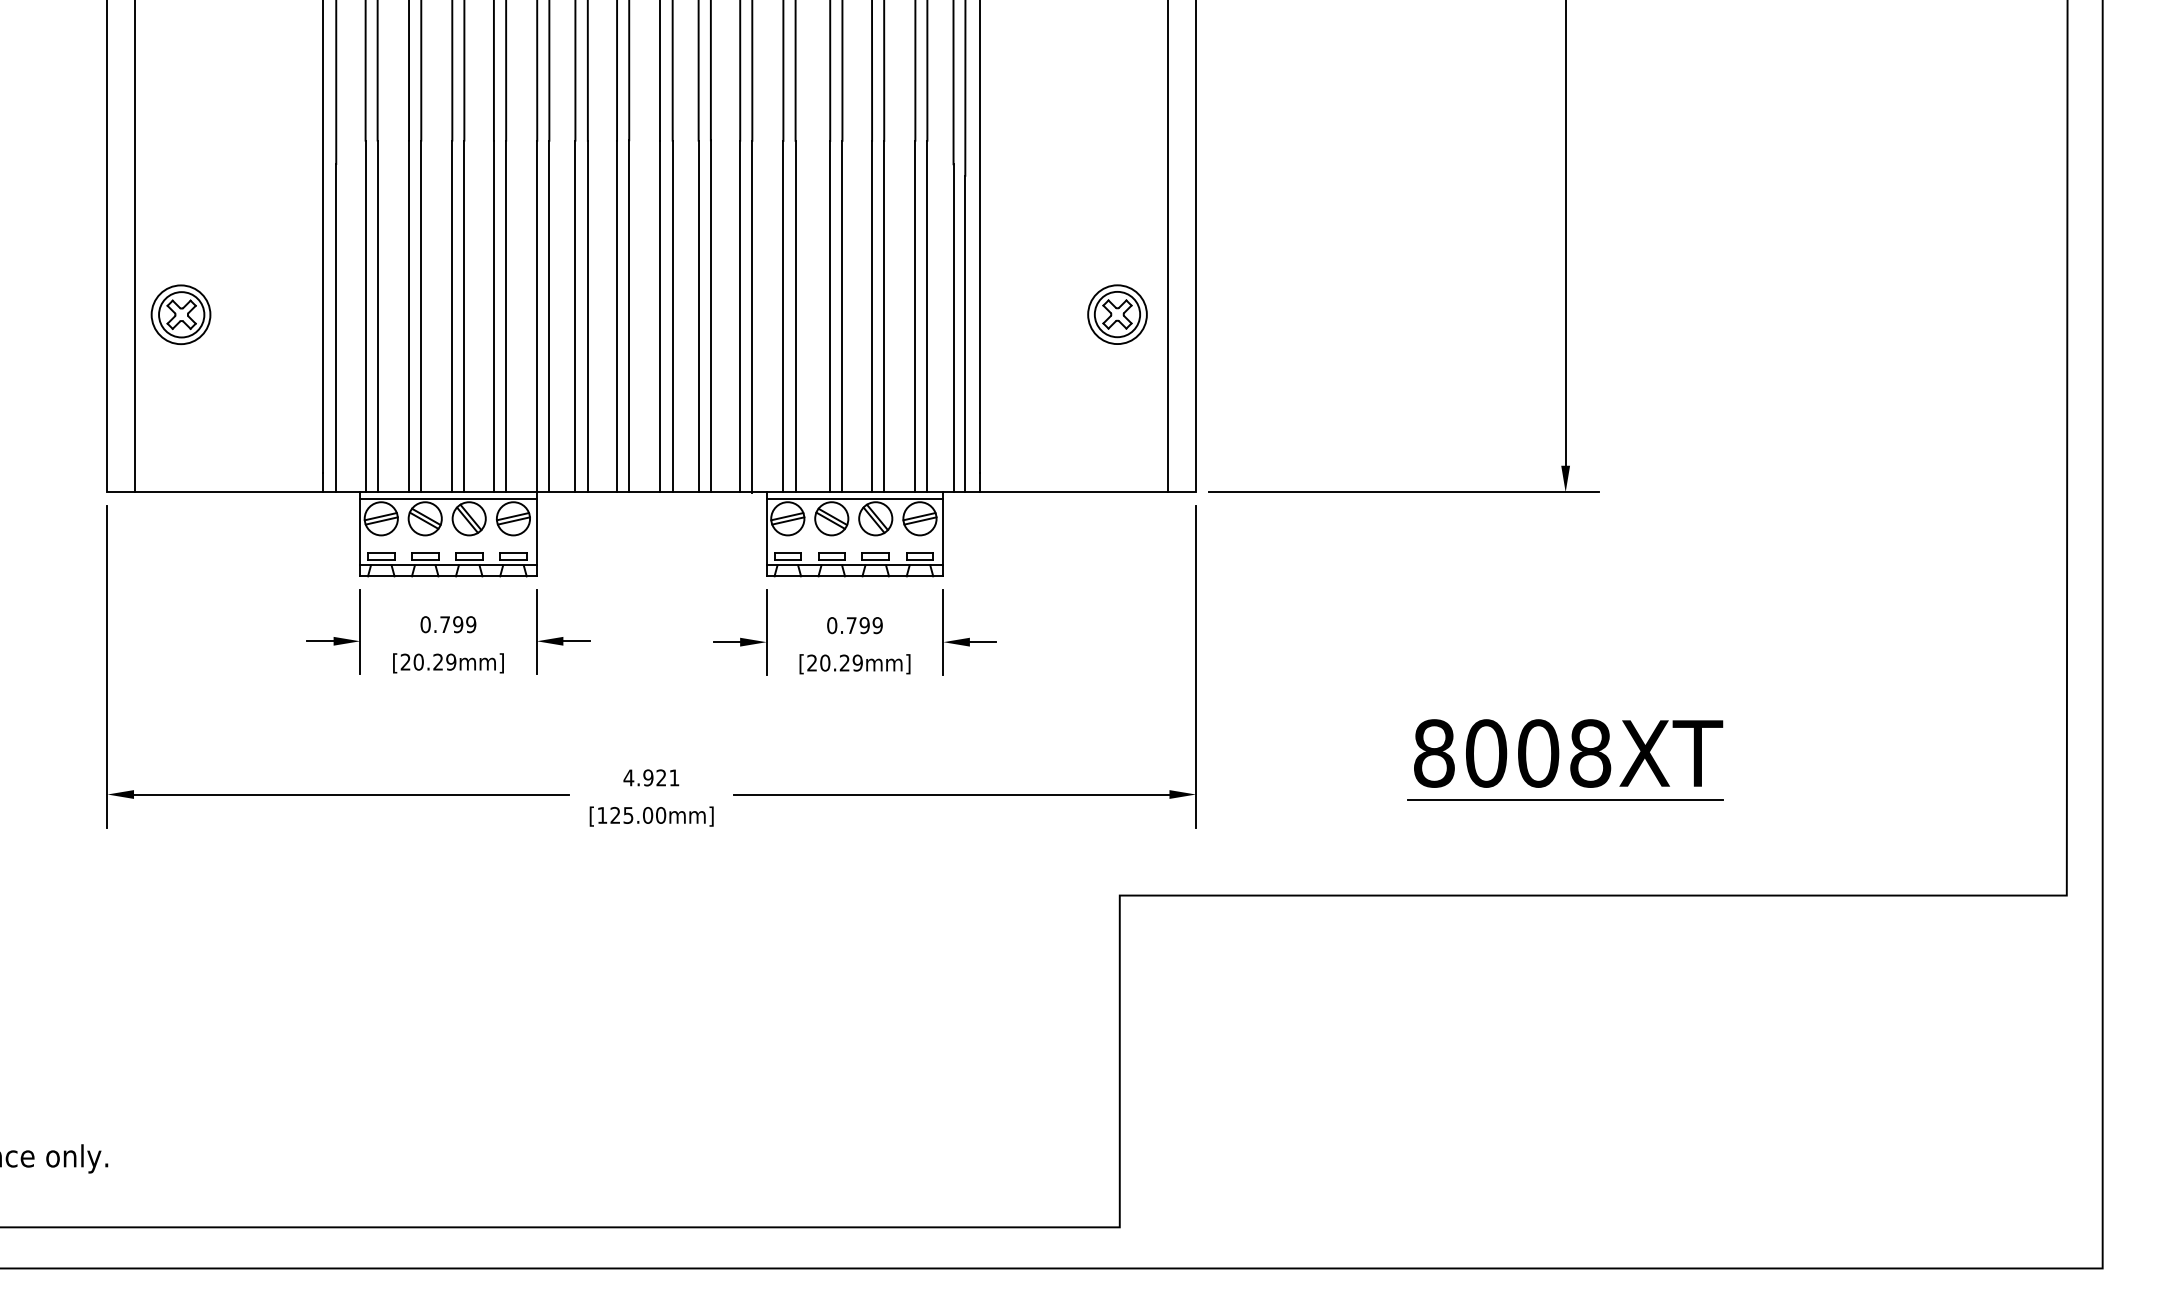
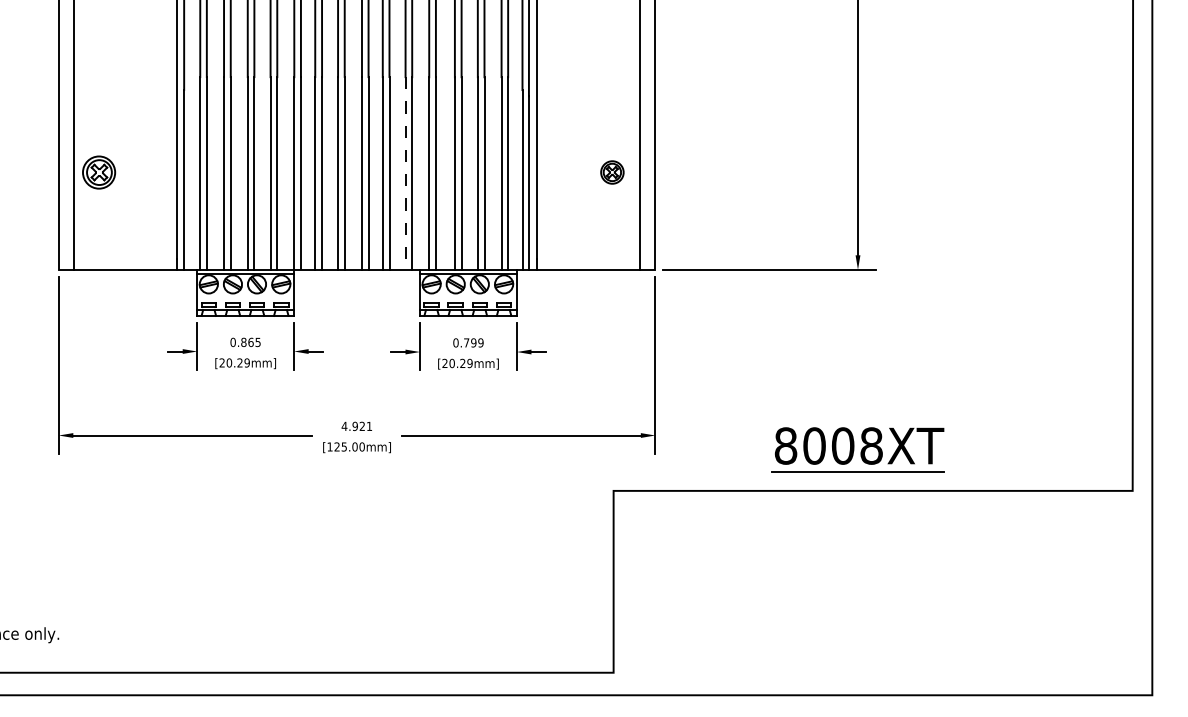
part: (1117, 314) -> (612, 172), size x0.7
line: (740, 318) -> (405, 174), solid -> dashed
text: (457, 622) -> (250, 341), 0.799 -> 0.865
part: (1564, 759) -> (857, 449), moved

